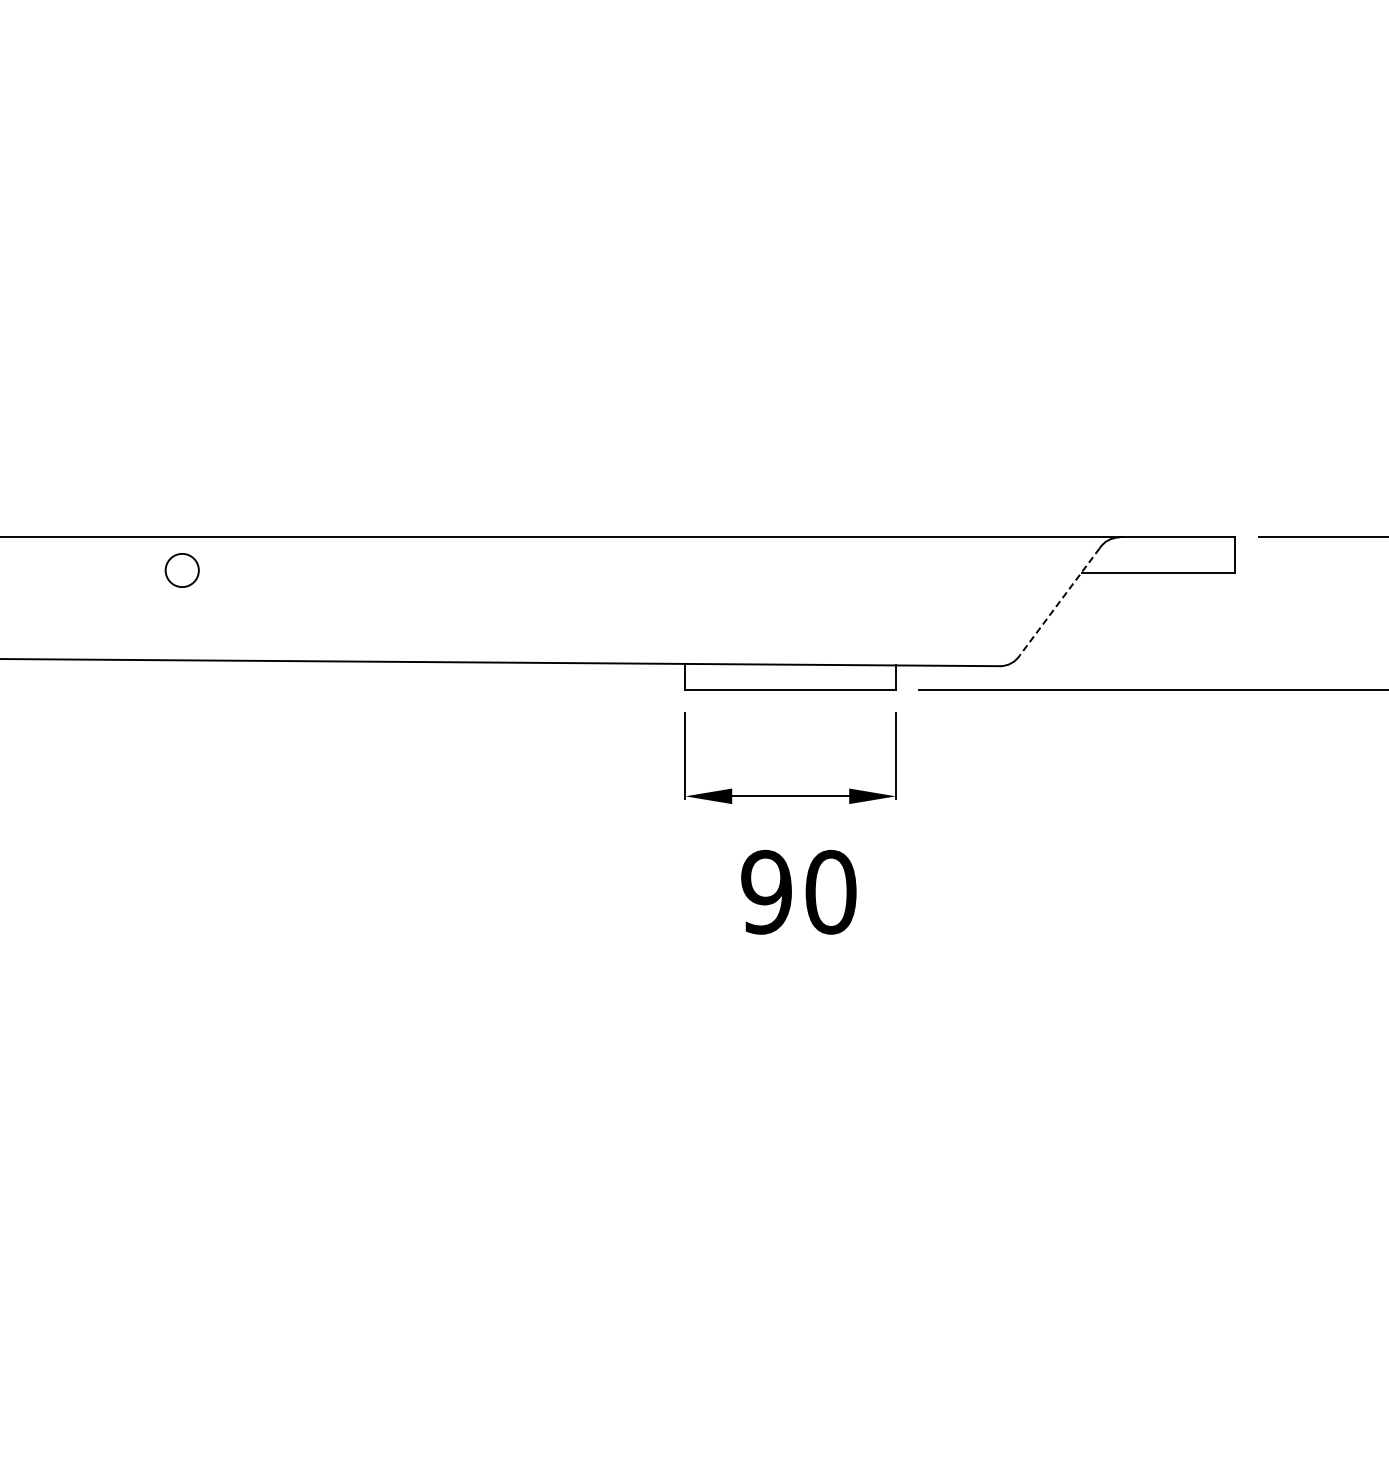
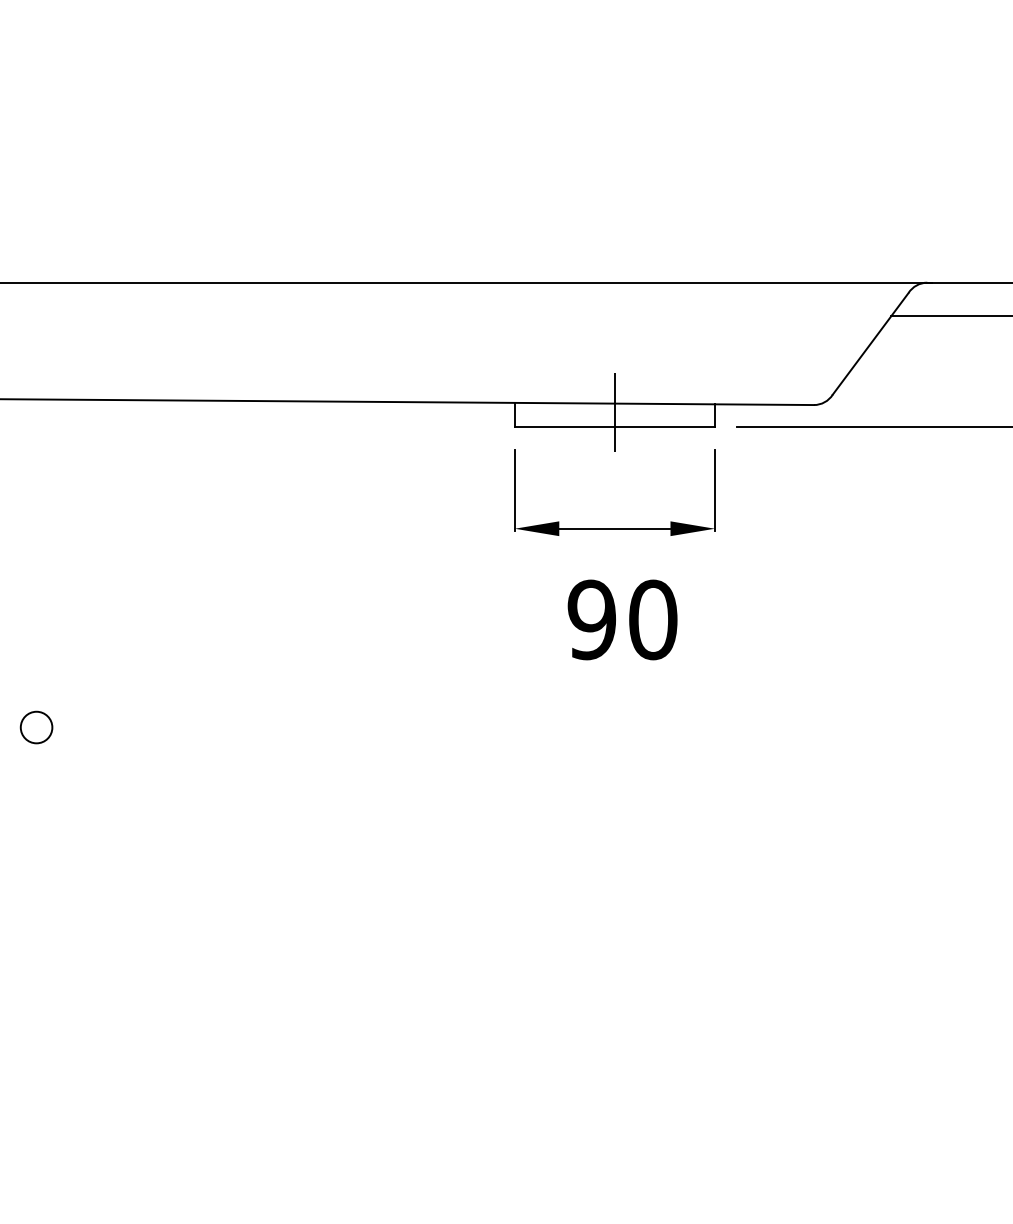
circle: (181, 570) -> (35, 727), moved
line: (1059, 601) -> (870, 343), dashed -> solid
line: (790, 673) -> (614, 411), added

